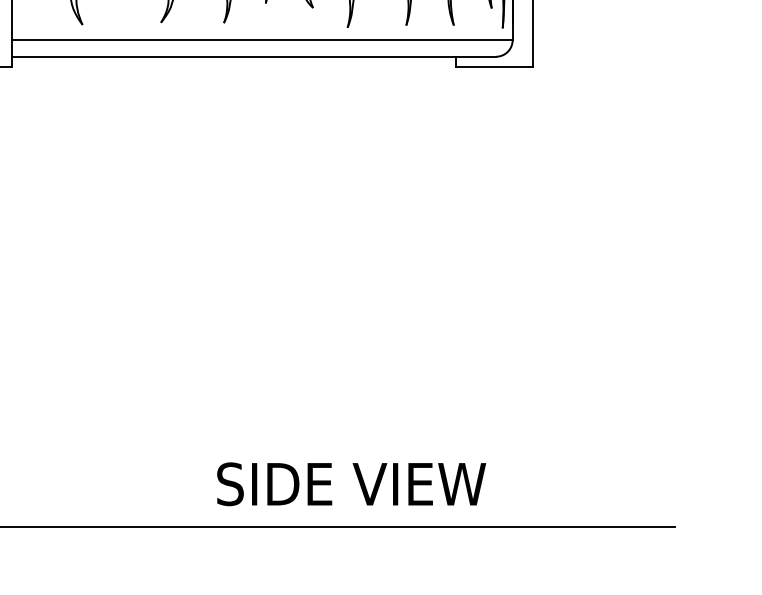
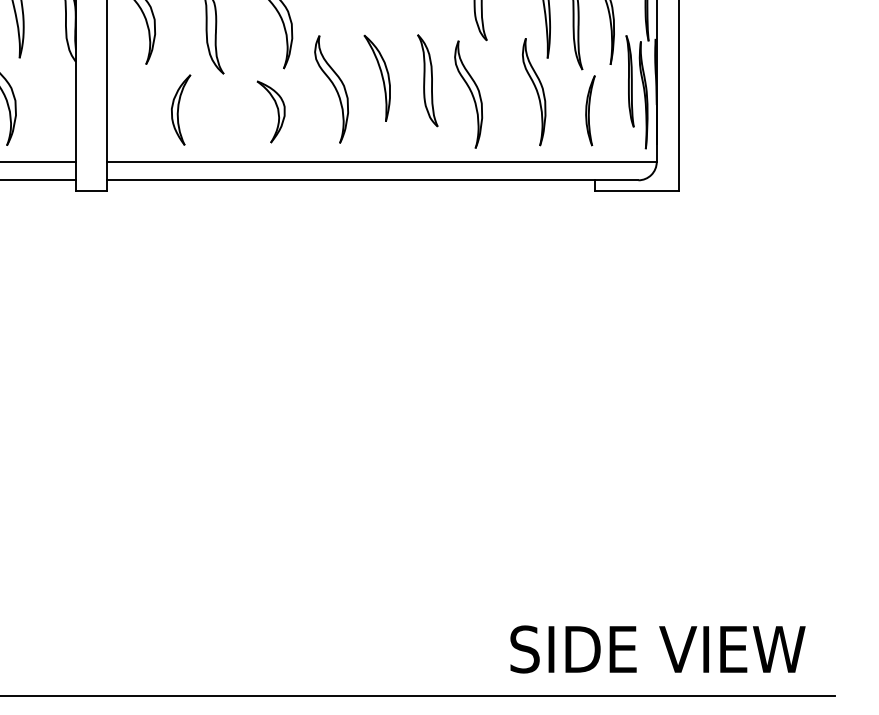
text: (351, 484) -> (657, 649), moved

